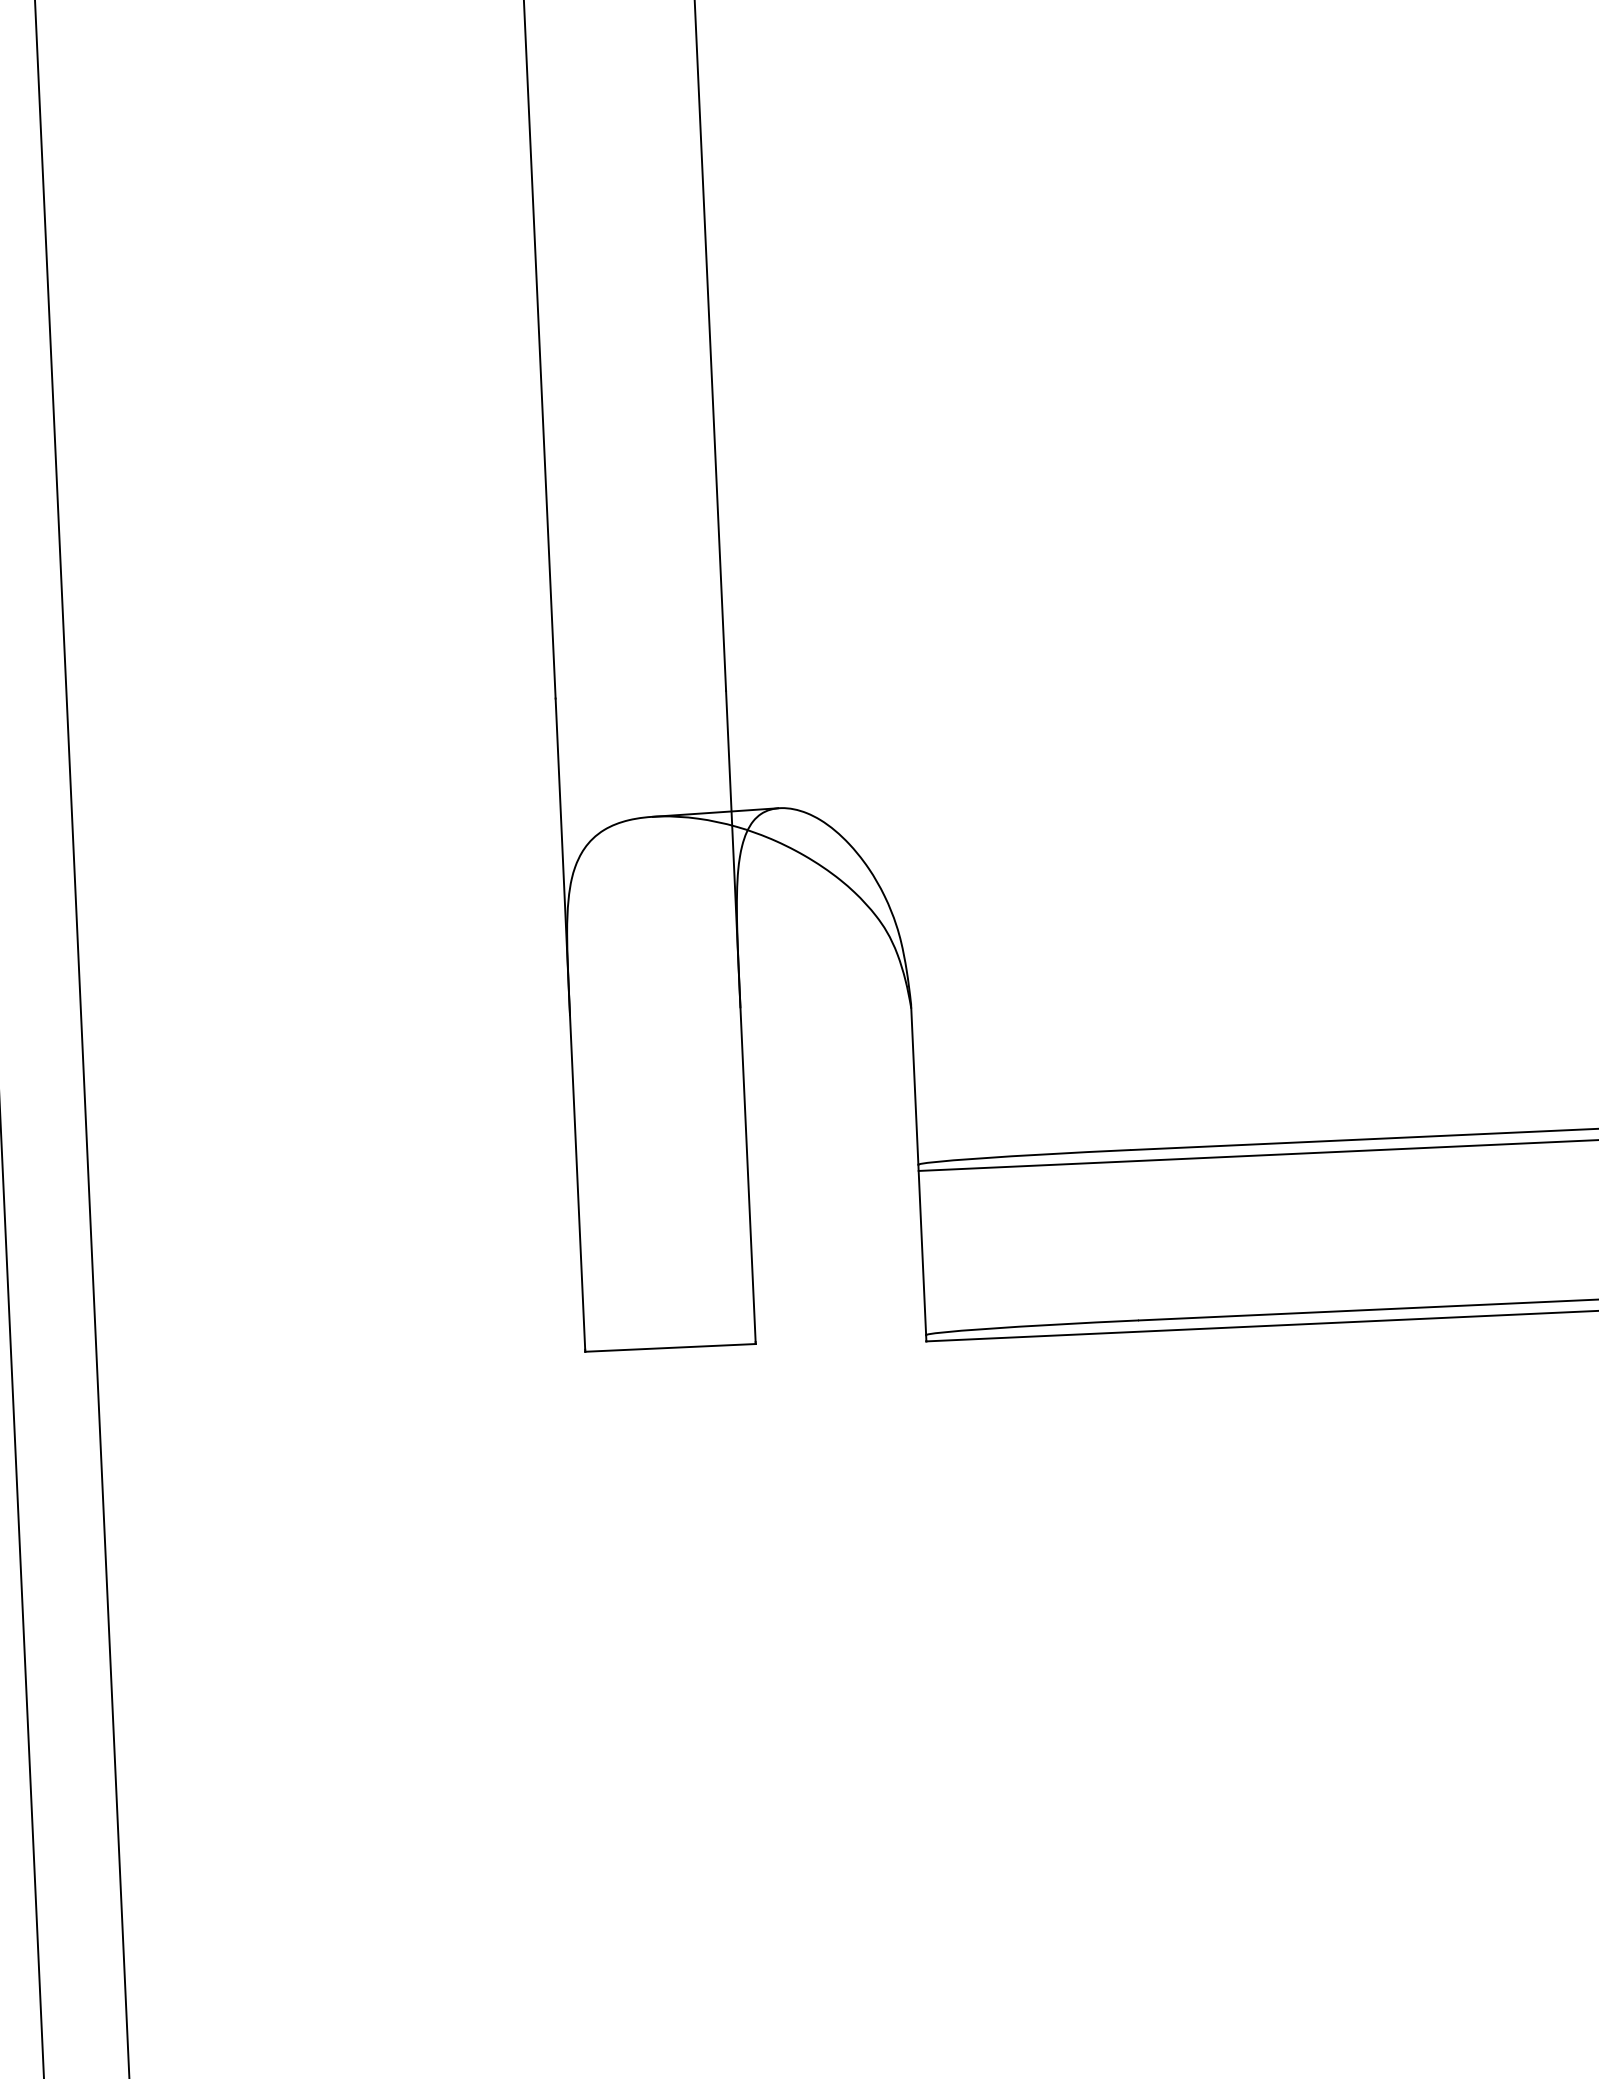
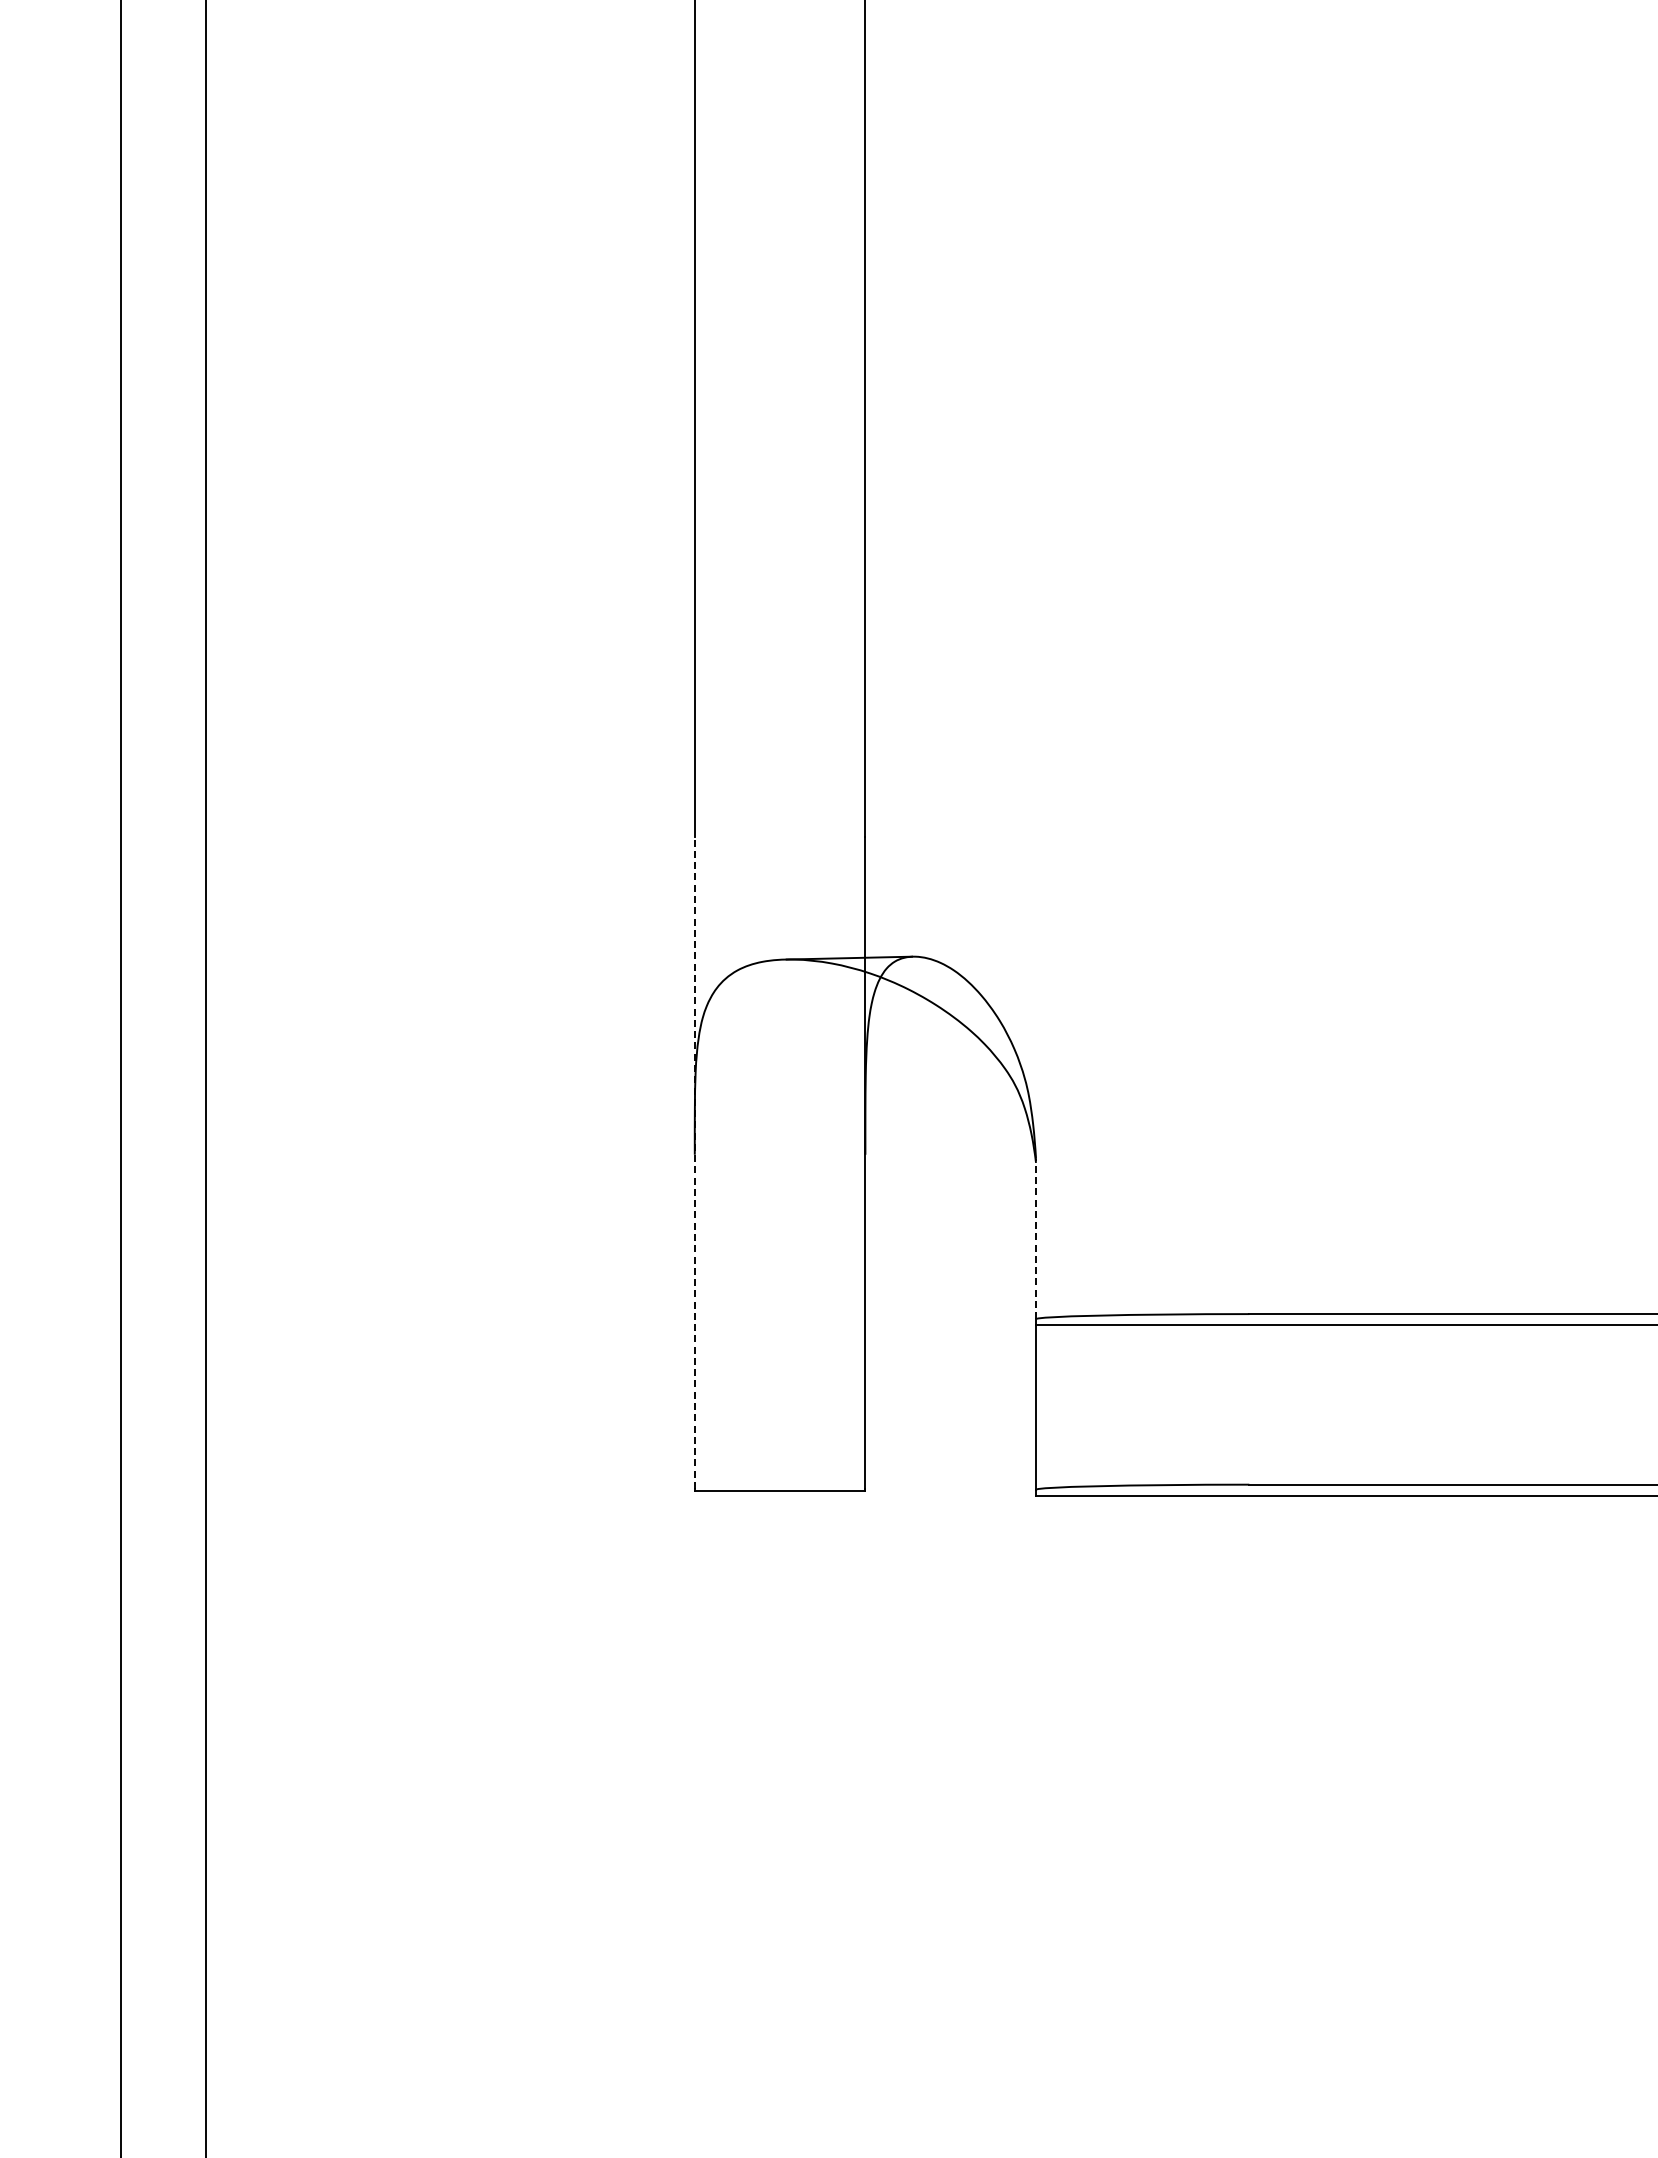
line: (570, 1023) -> (694, 1162), solid -> dashed
line: (915, 1084) -> (1036, 1238), solid -> dashed

